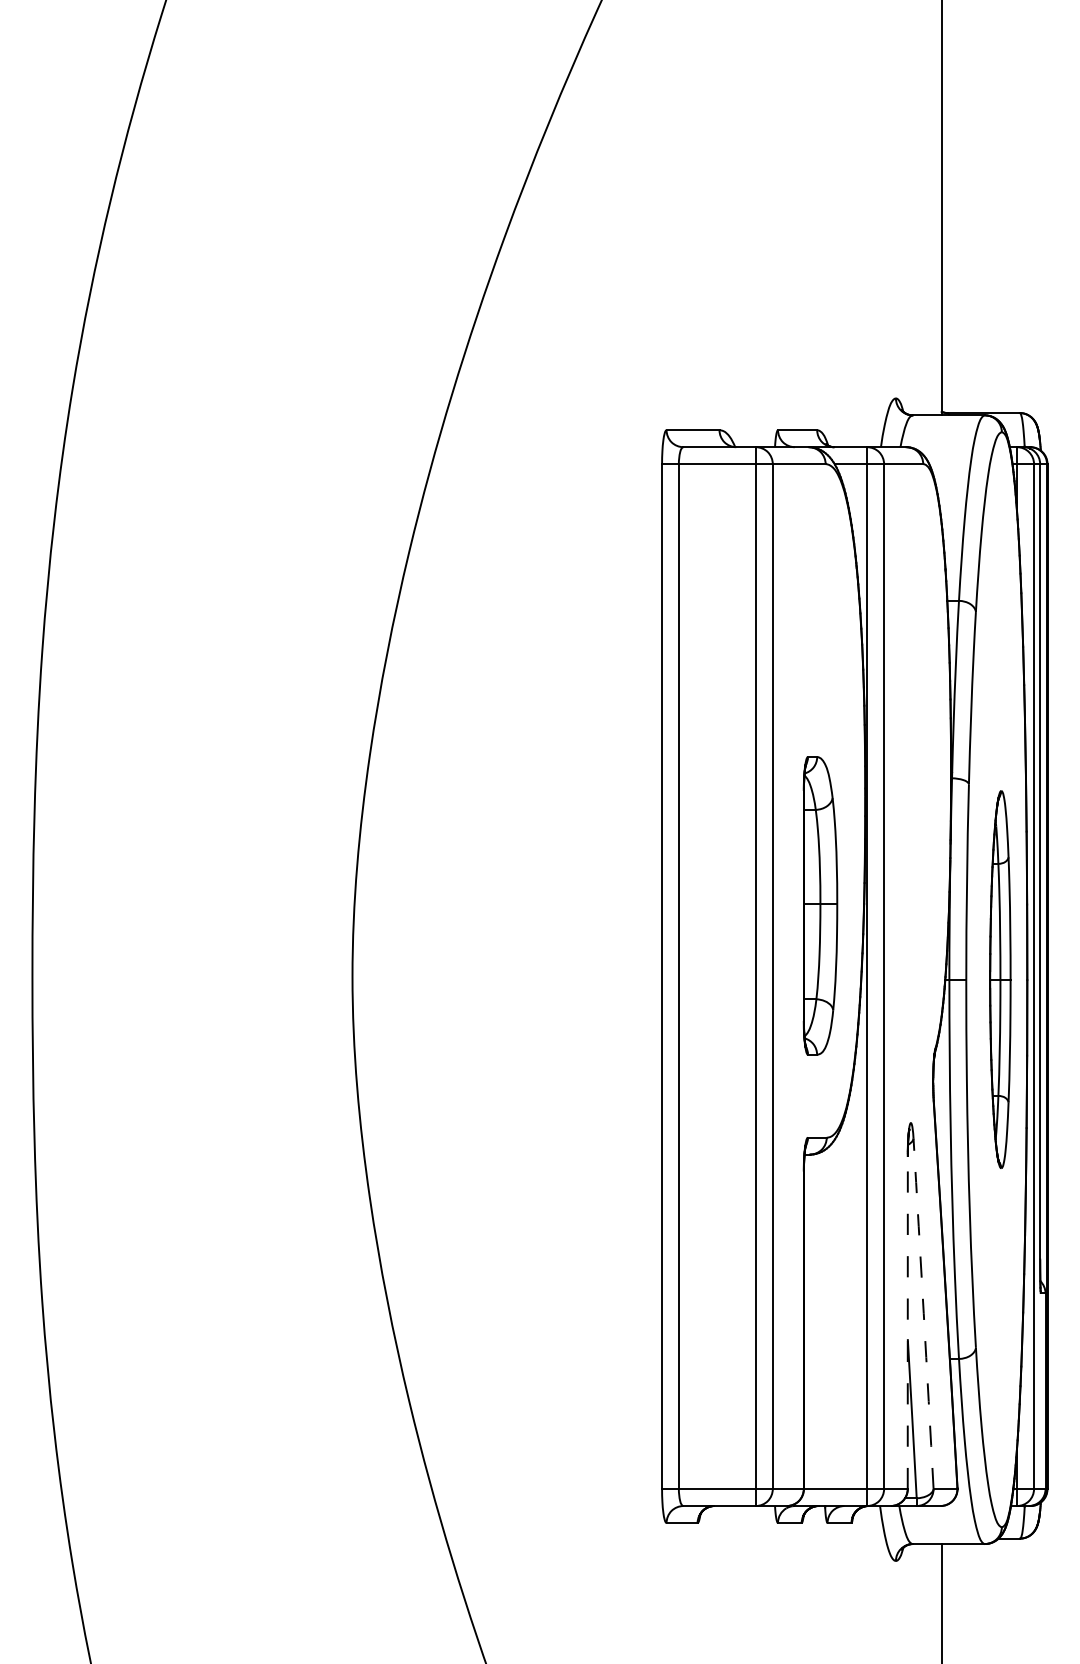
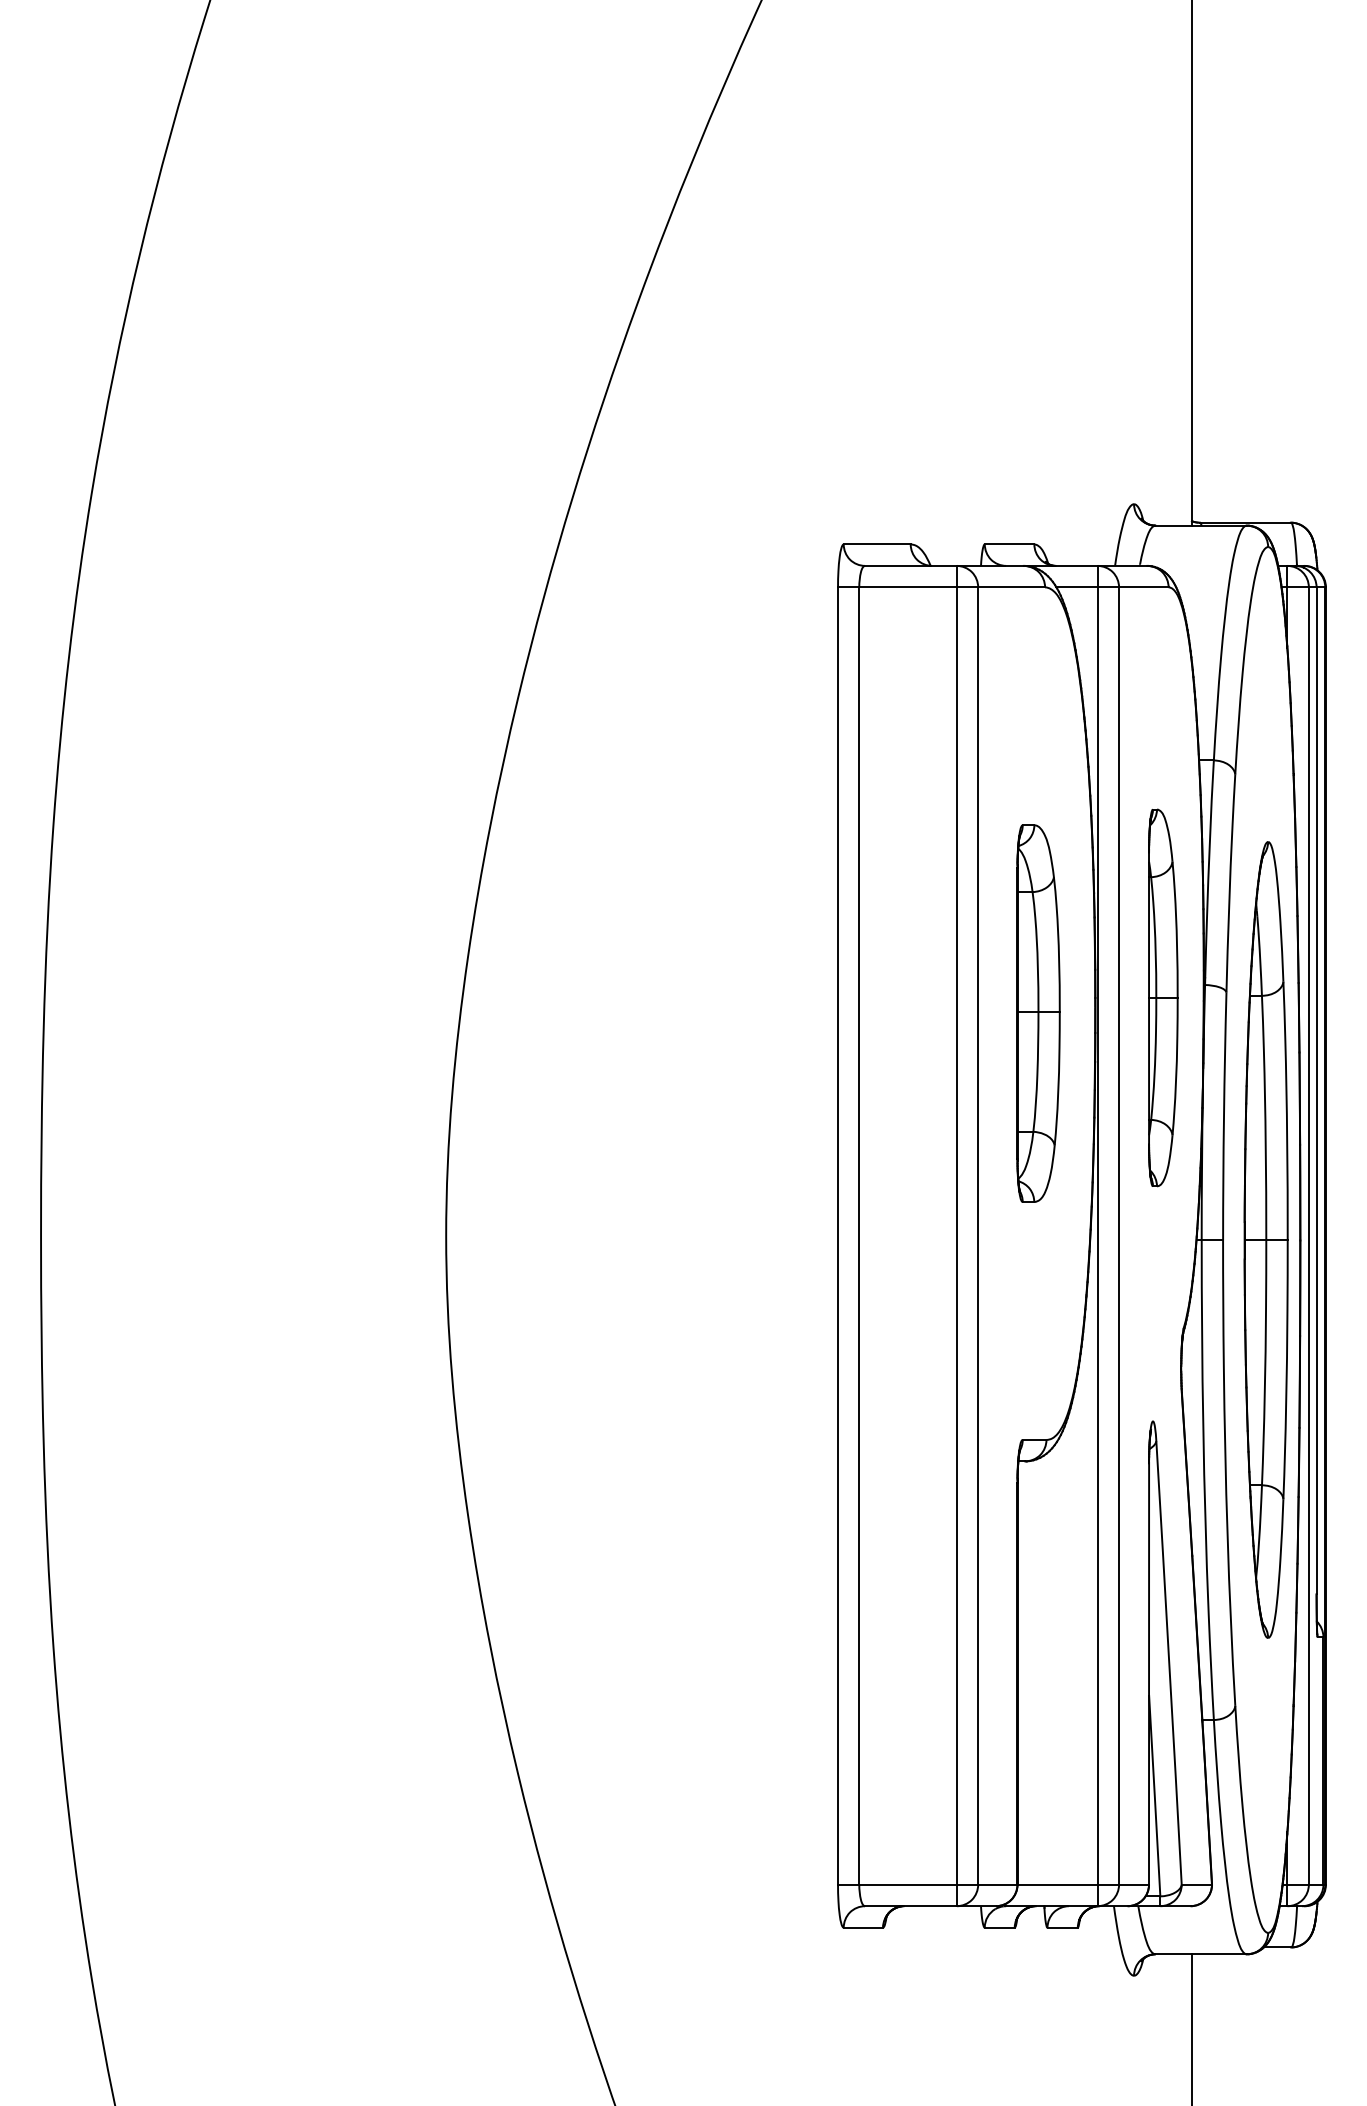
part: (918, 788) -> (1162, 997), added
part: (820, 905) -> (1038, 1013), moved
part: (1000, 979) -> (1266, 1239), size x1.67
arc: (923, 1313) -> (1168, 1662), dashed -> solid
line: (907, 1322) -> (1148, 1673), dashed -> solid

